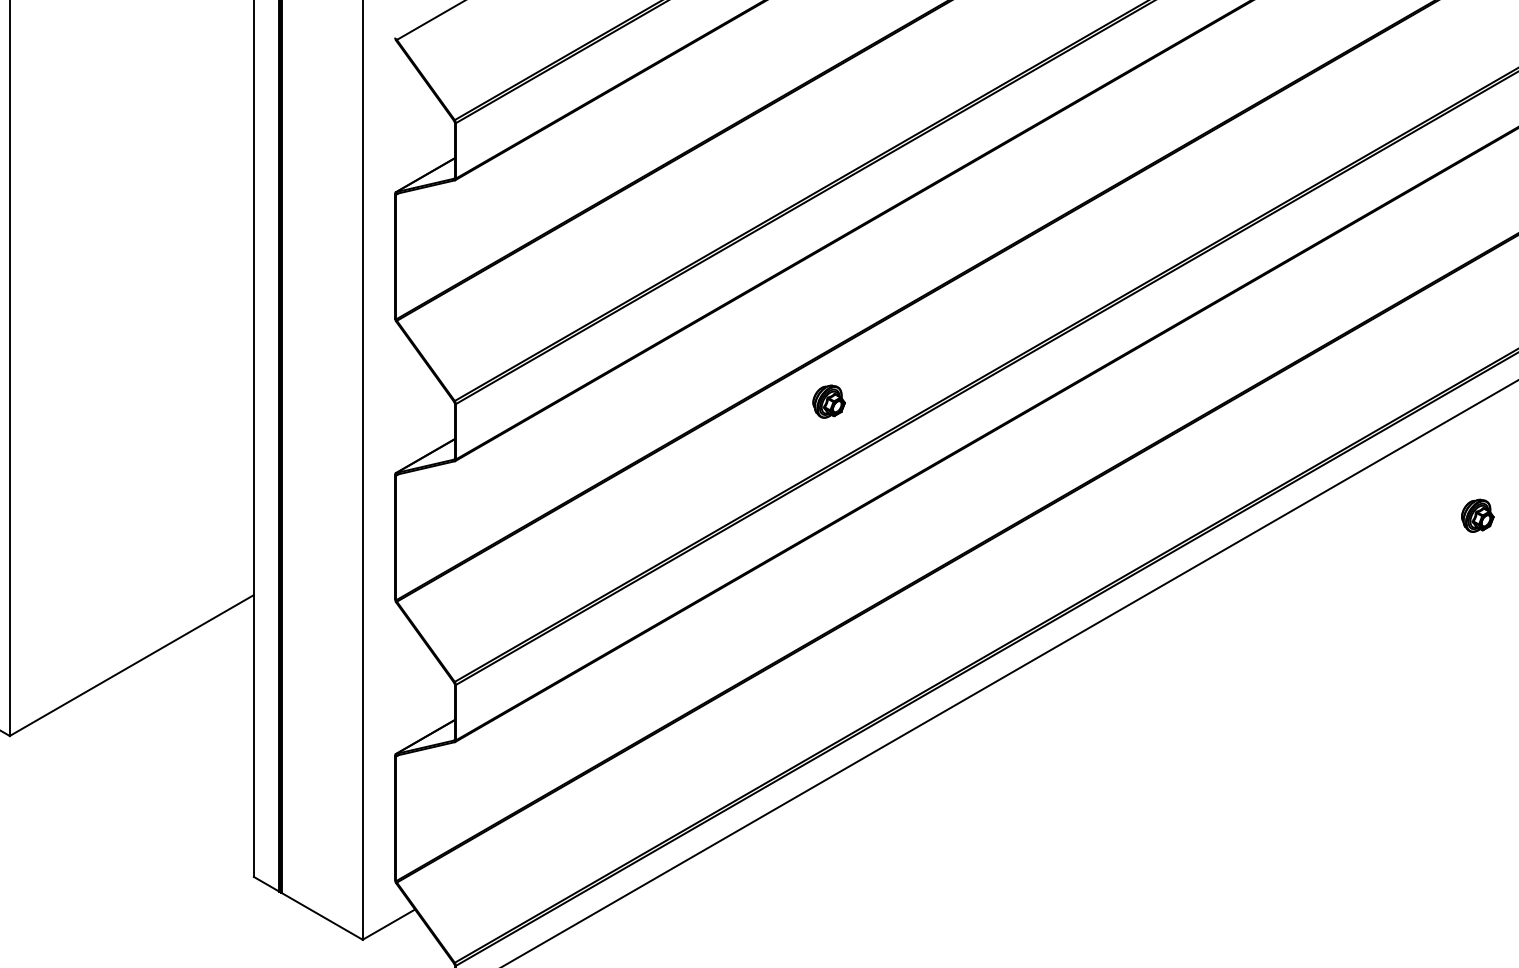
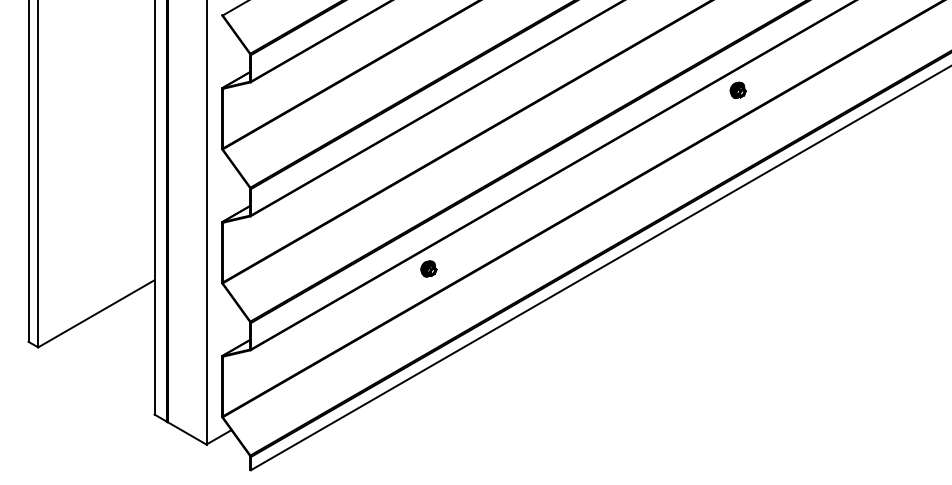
part: (828, 400) -> (428, 268), moved
part: (1476, 513) -> (737, 89), moved

